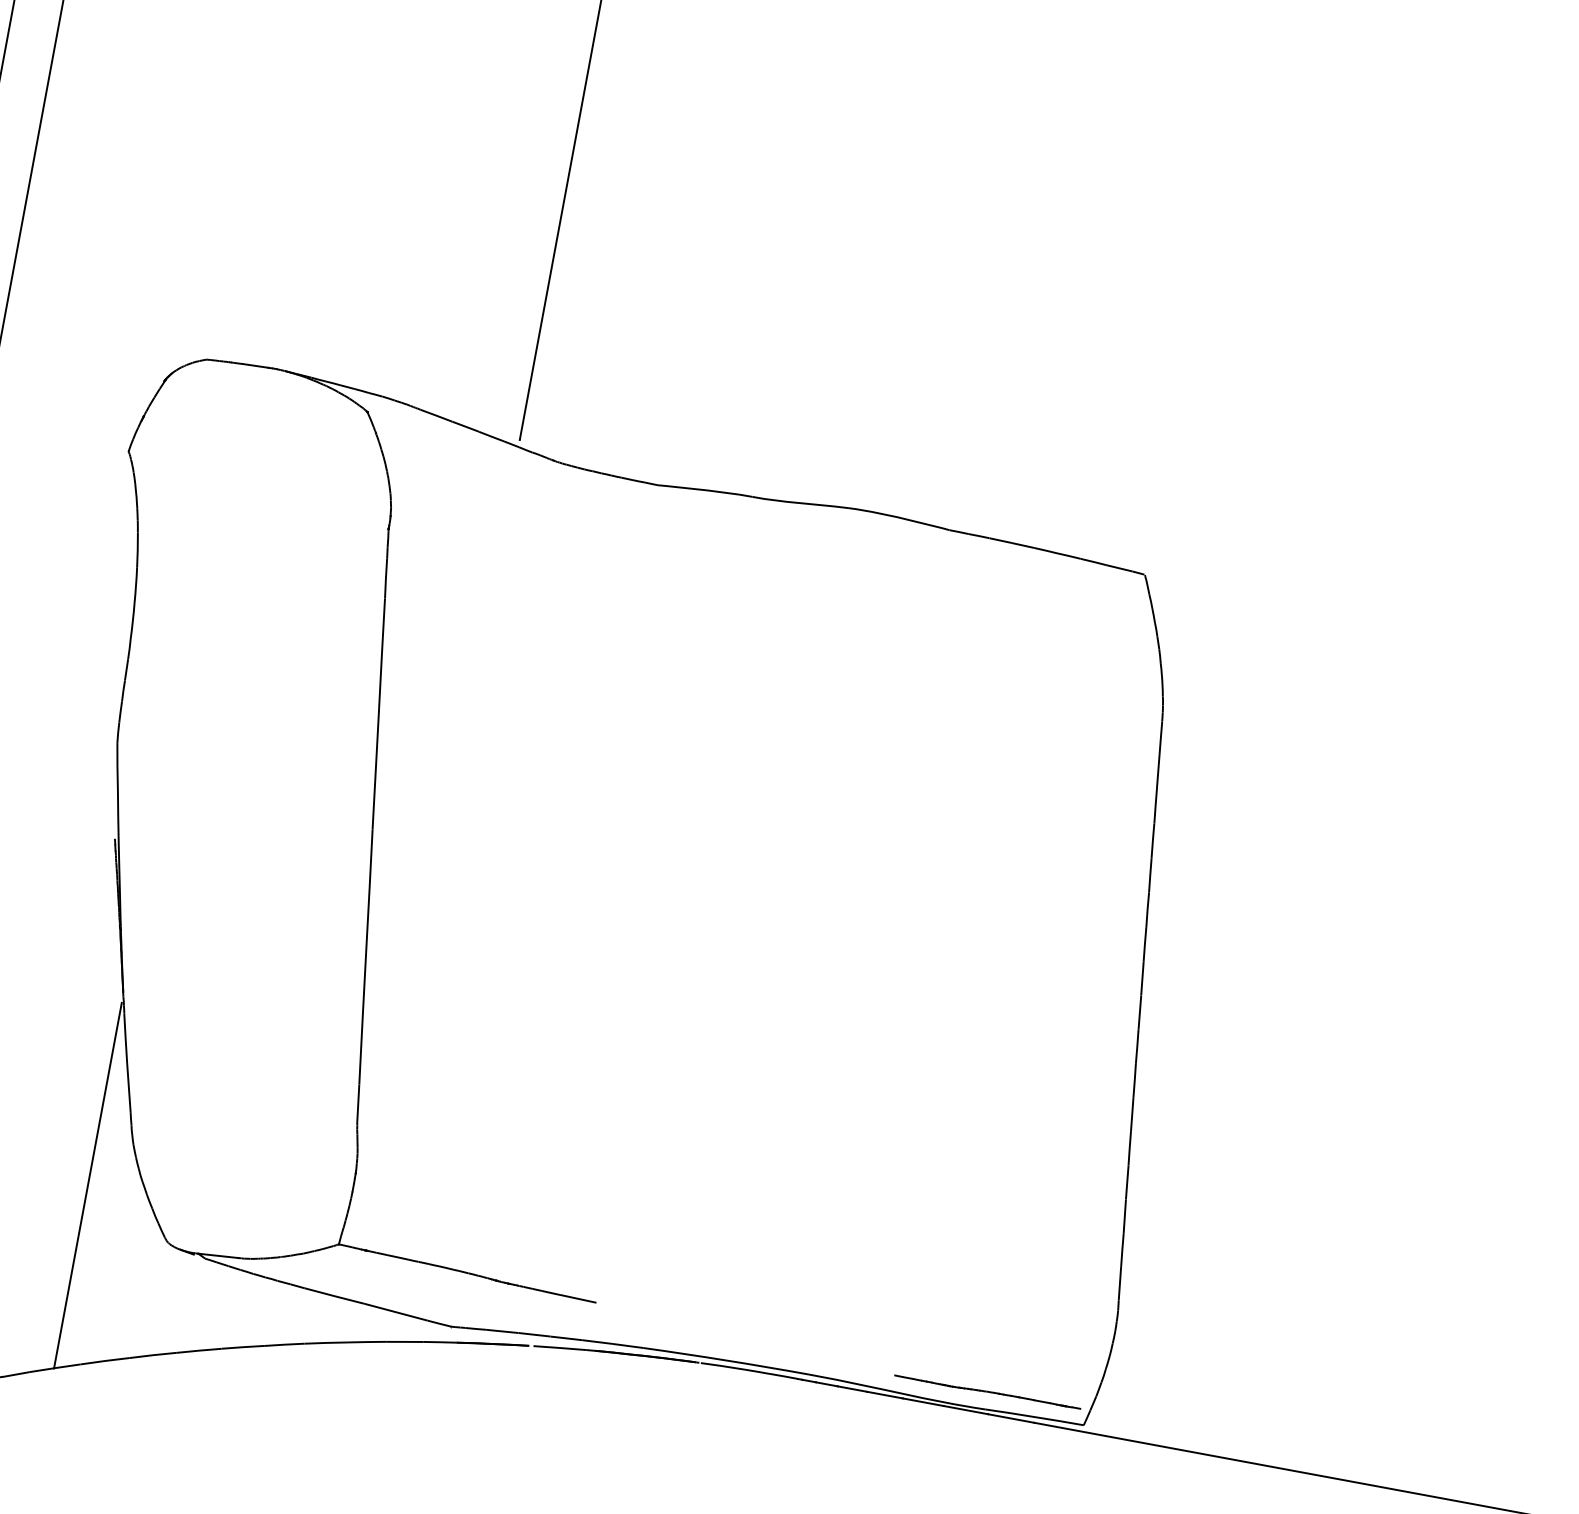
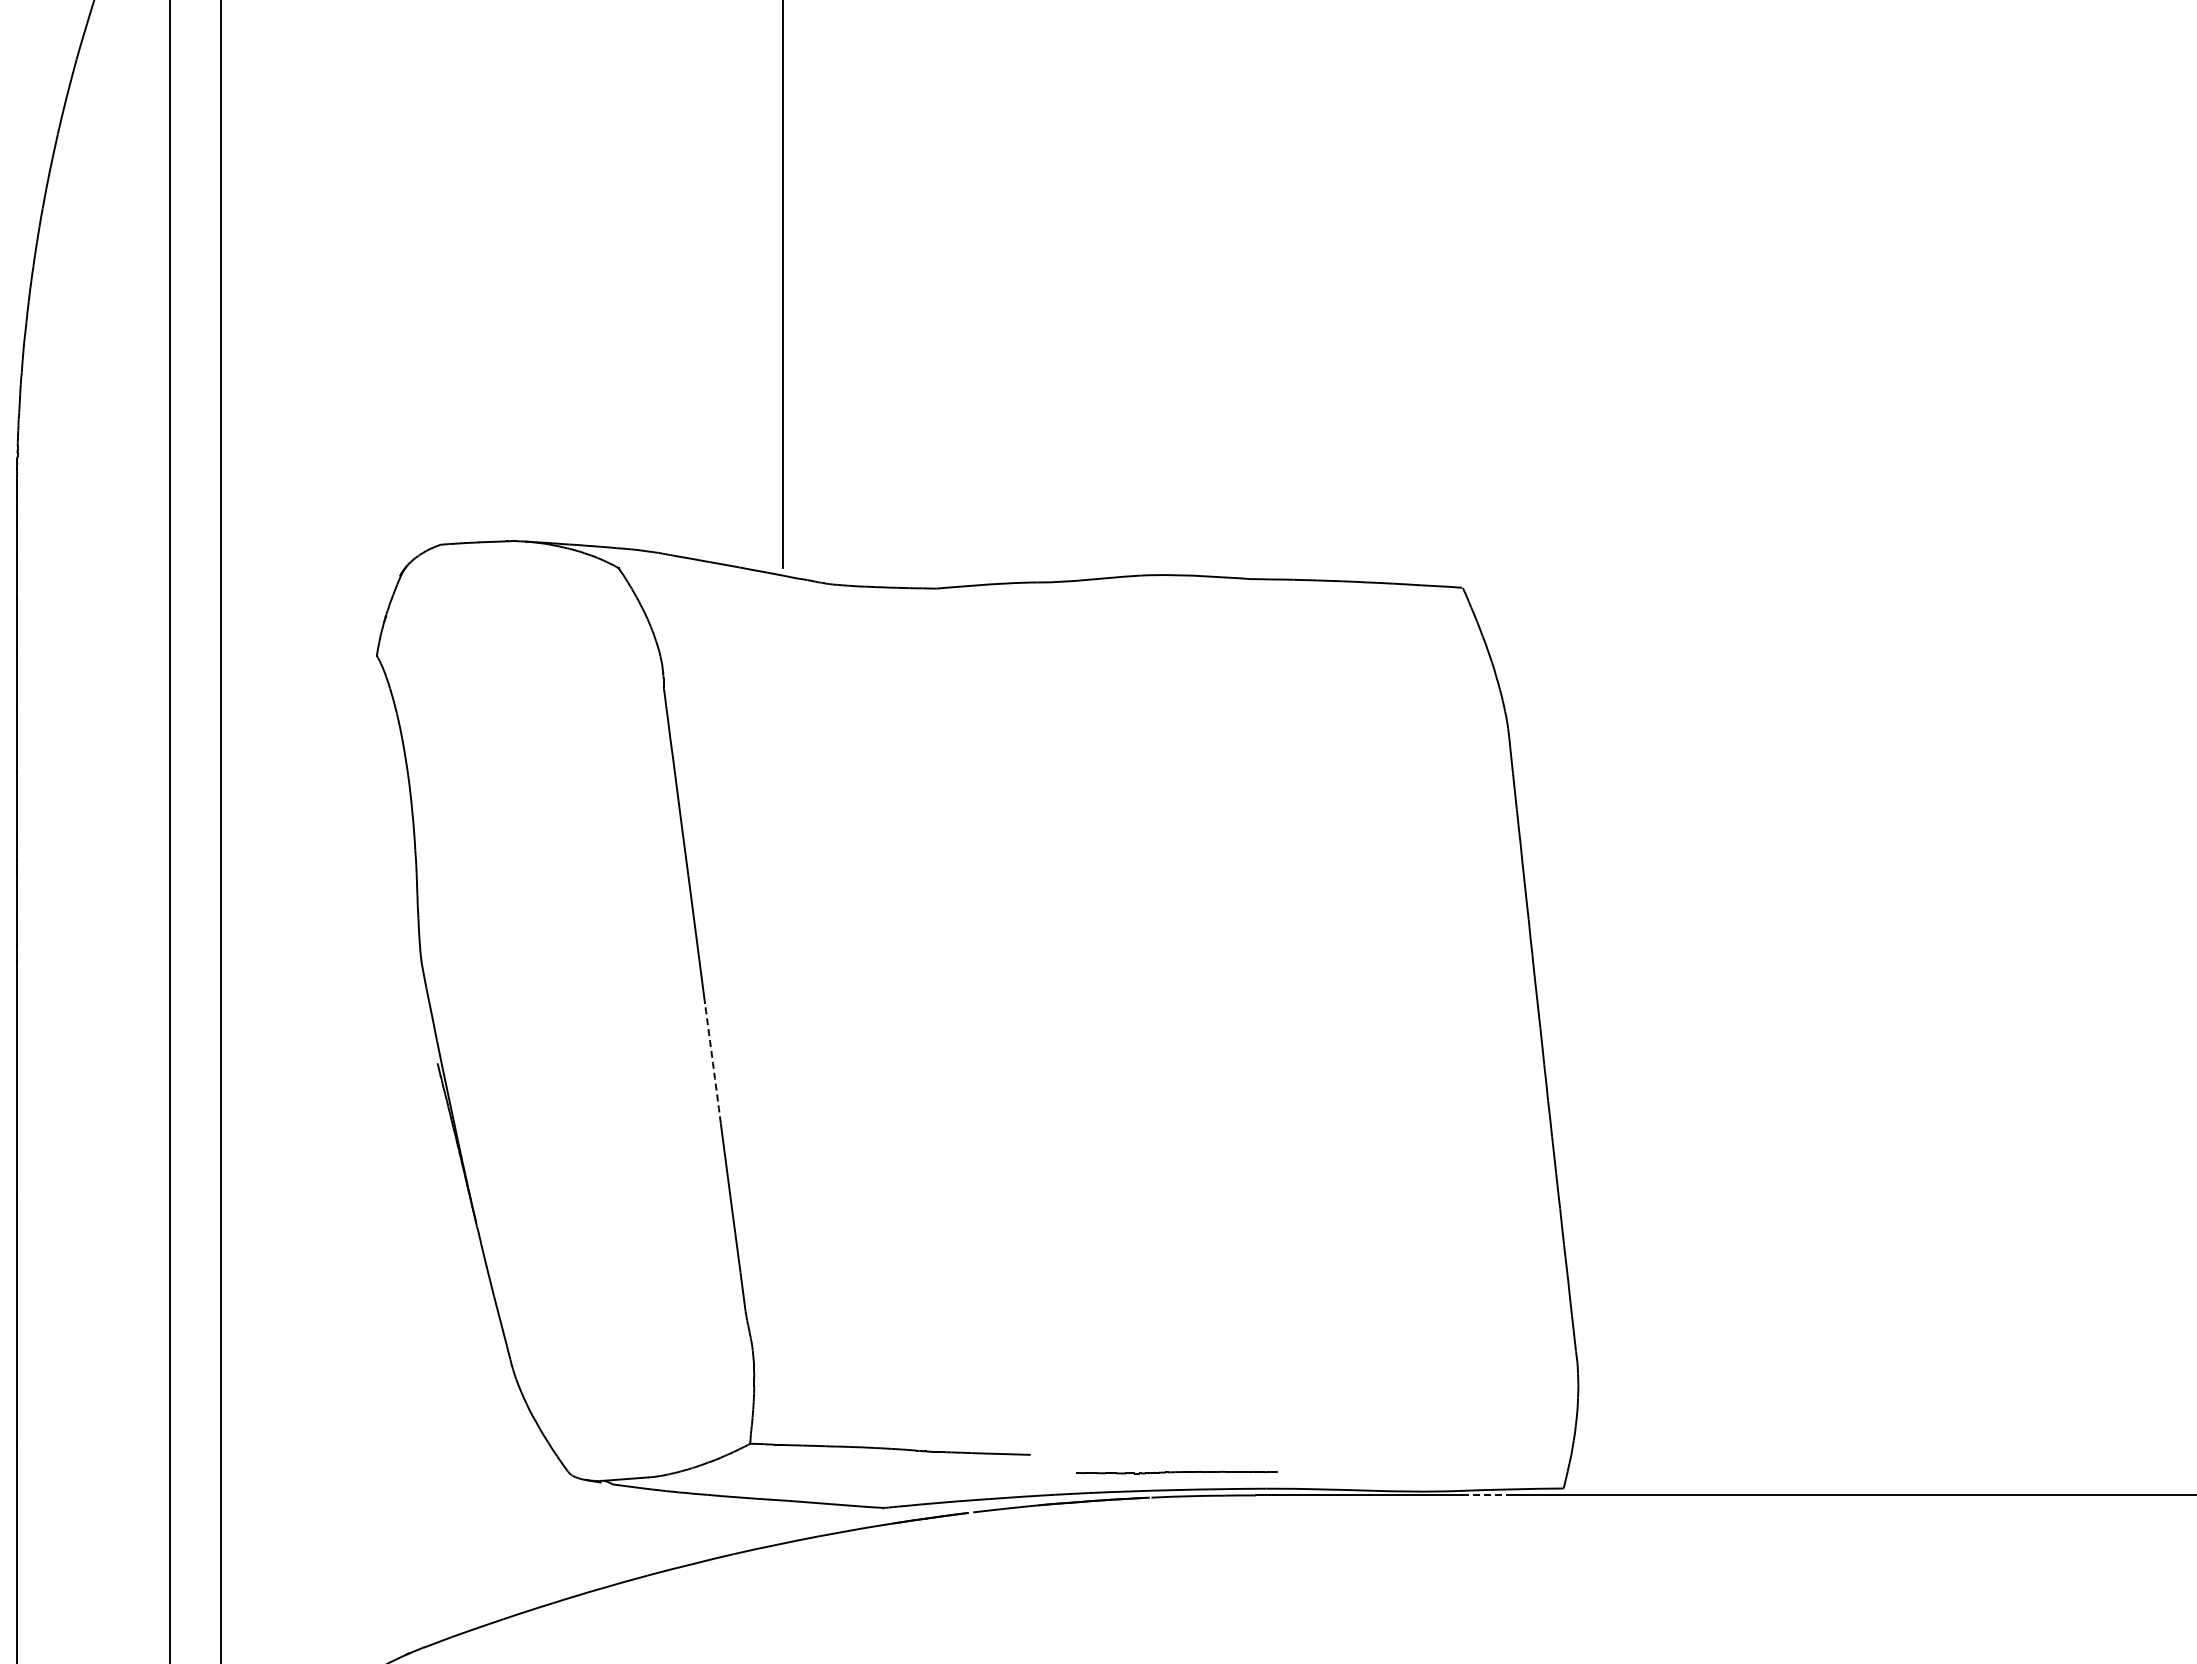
arc: (370, 886) -> (713, 1063), solid -> dashed
line: (87, 1185) -> (476, 1430), removed
part: (987, 1392) -> (1176, 1472), moved
line: (1011, 1418) -> (1486, 1495), solid -> dashed

